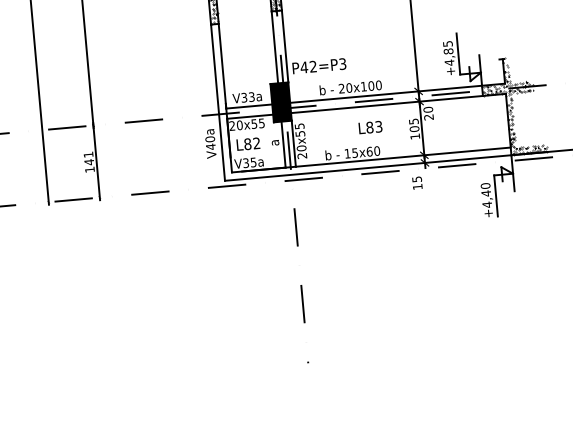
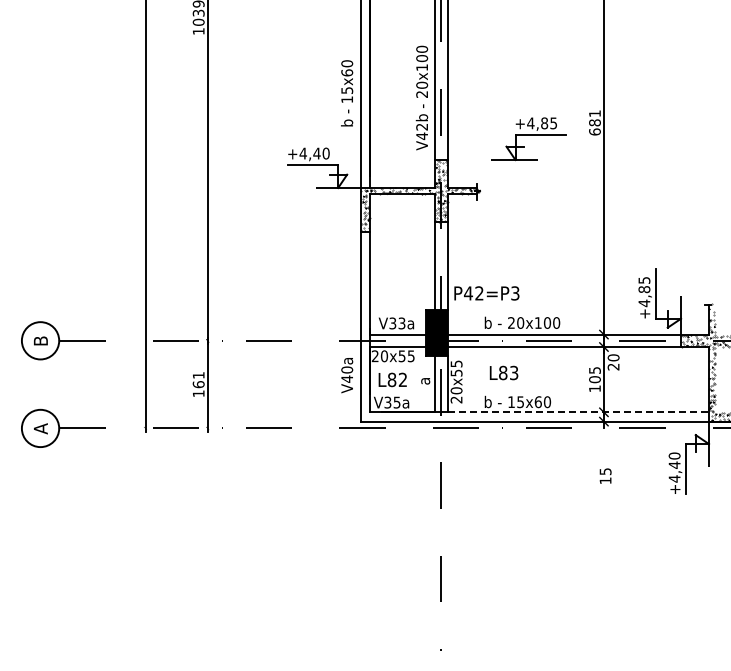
text: (370, 127) -> (503, 372), moved
line: (403, 157) -> (578, 412), solid -> dashed
text: (89, 162) -> (198, 384), 141 -> 161
text: (417, 182) -> (605, 475), moved

